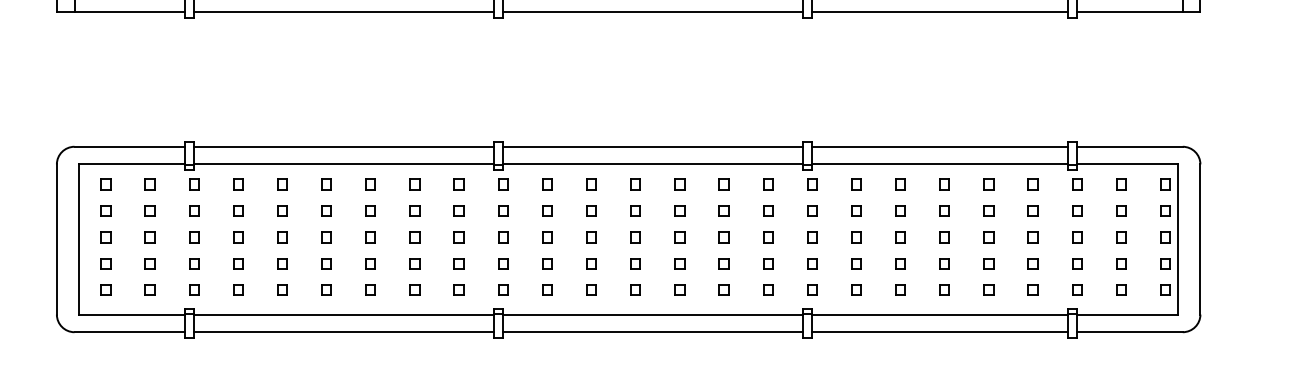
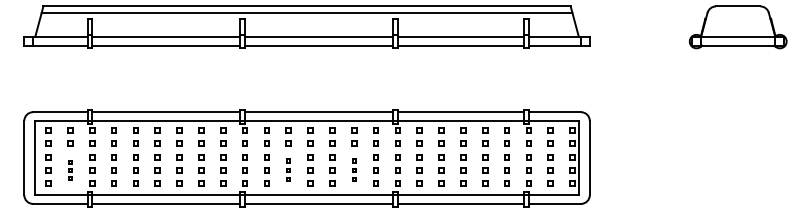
part: (150, 264) -> (70, 170), size x0.6
part: (591, 264) -> (288, 170), size x0.7
part: (724, 264) -> (354, 170), size x0.7

